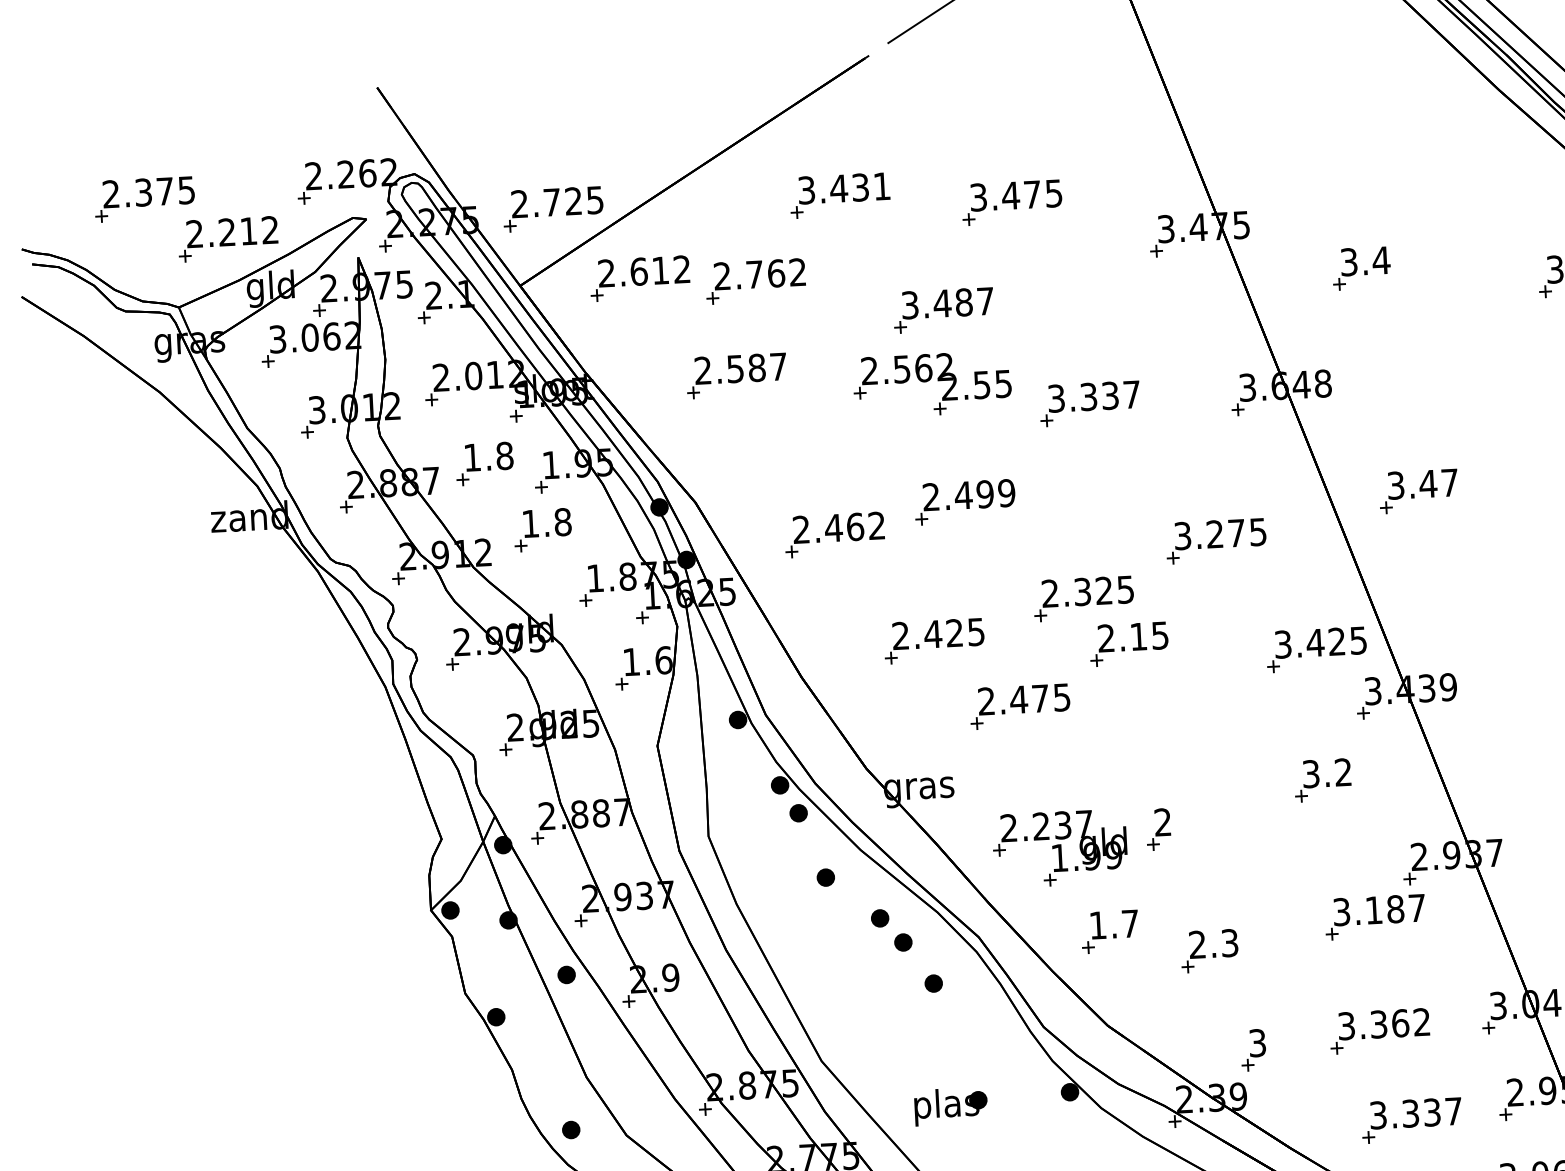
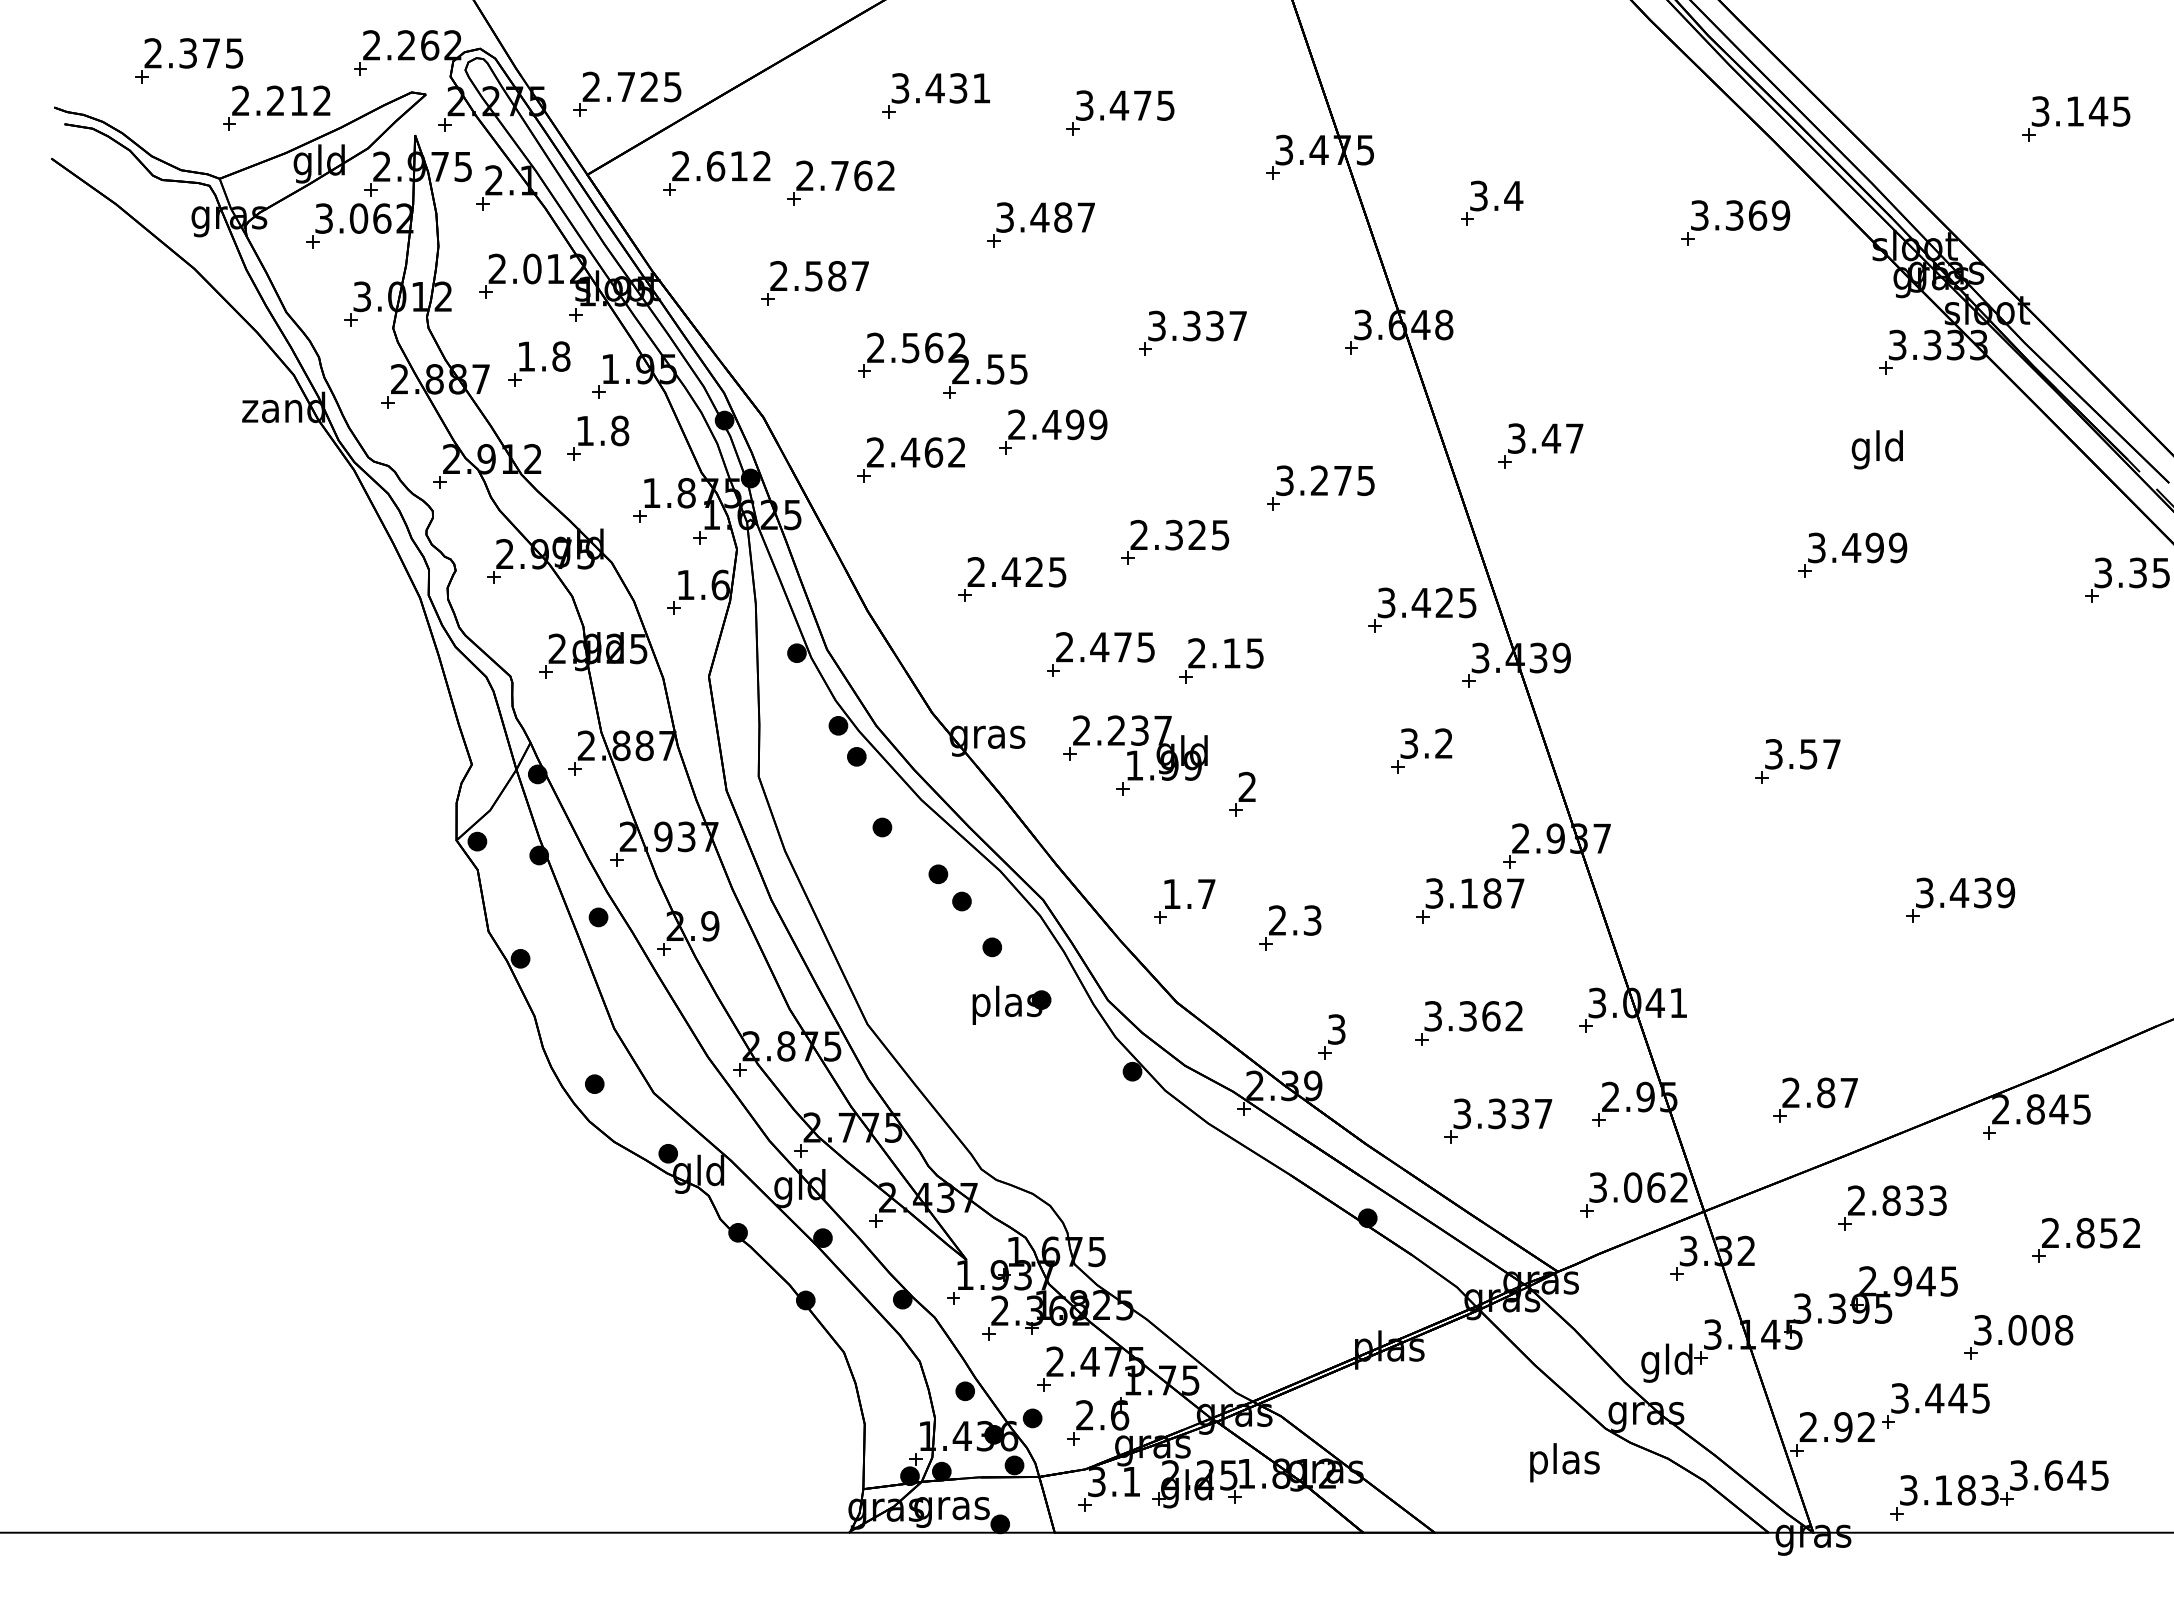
part: (932, 384) -> (942, 365), moved
part: (1129, 643) -> (1221, 660), moved
part: (1060, 848) -> (1135, 755), moved
part: (950, 1105) -> (1011, 1004), moved

